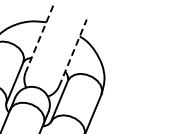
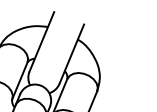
line: (39, 39) -> (41, 42), dashed -> solid
line: (73, 52) -> (72, 53), dashed -> solid

